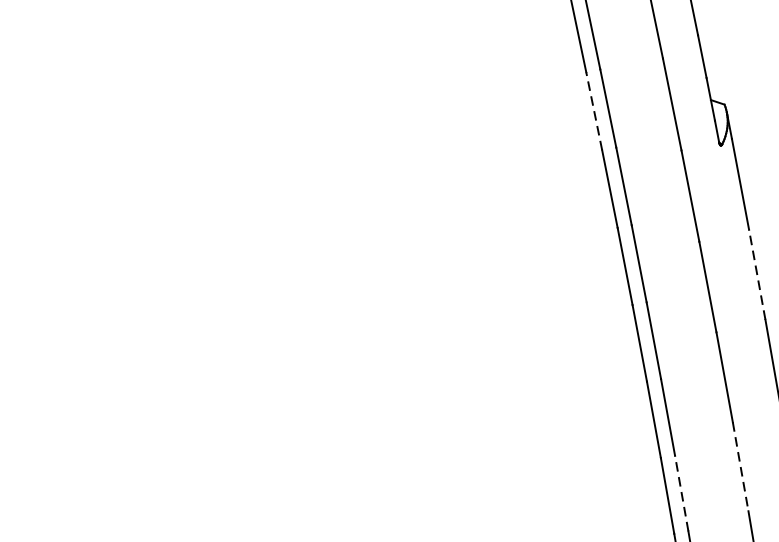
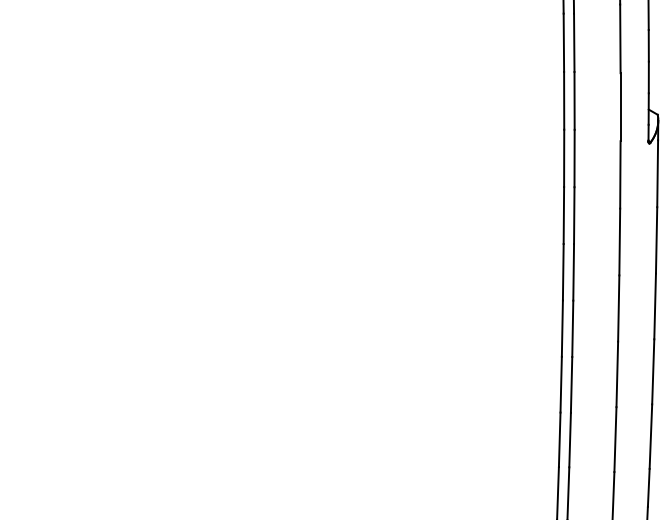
line: (594, 110) -> (564, 100), dashed -> solid
line: (756, 273) -> (656, 239), dashed -> solid
line: (740, 466) -> (617, 374), dashed -> solid
line: (681, 492) -> (571, 384), dashed -> solid

